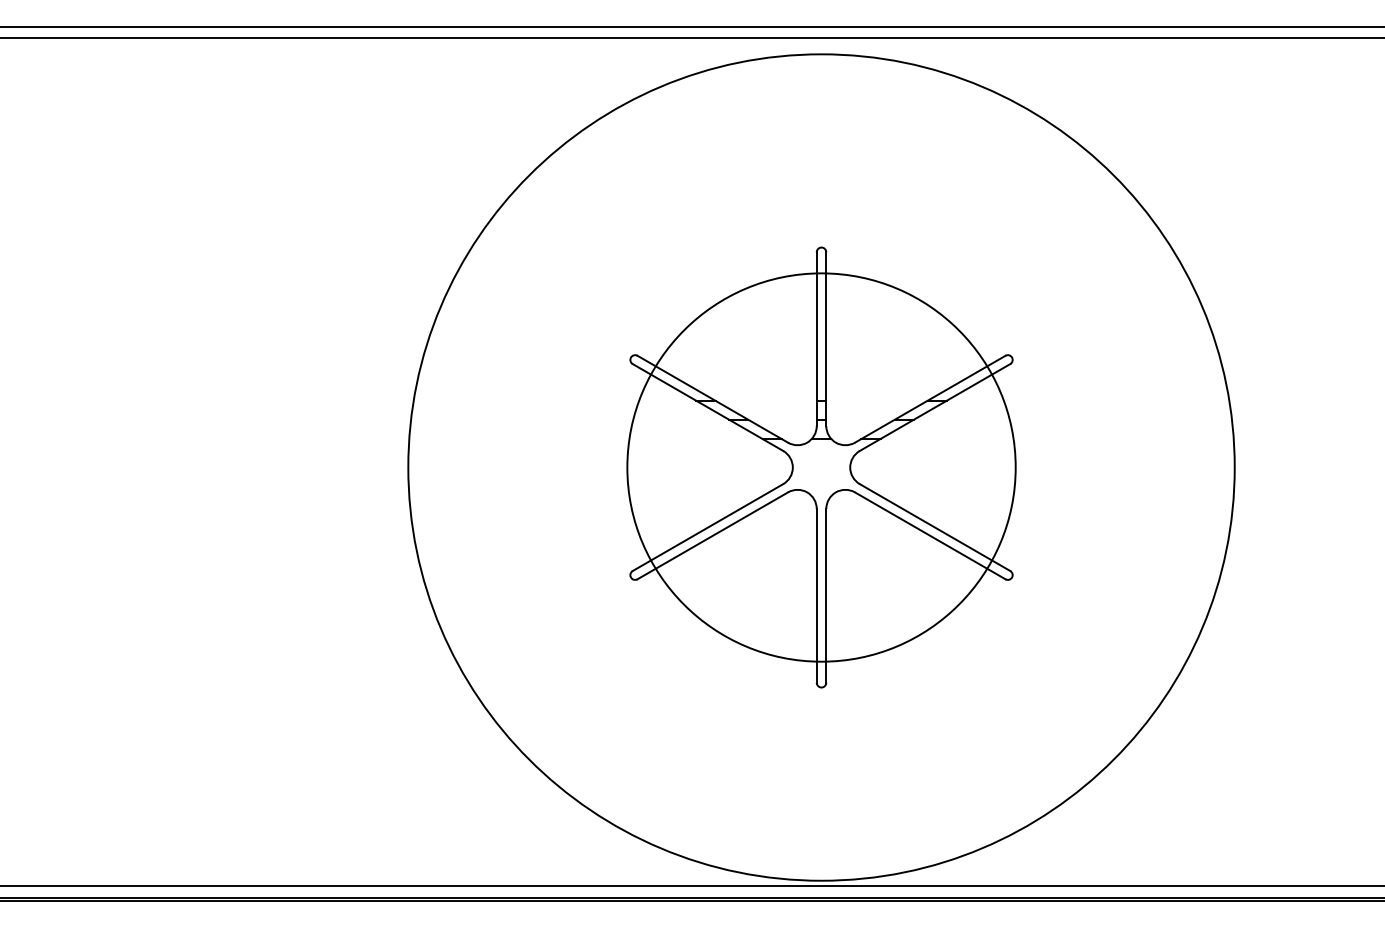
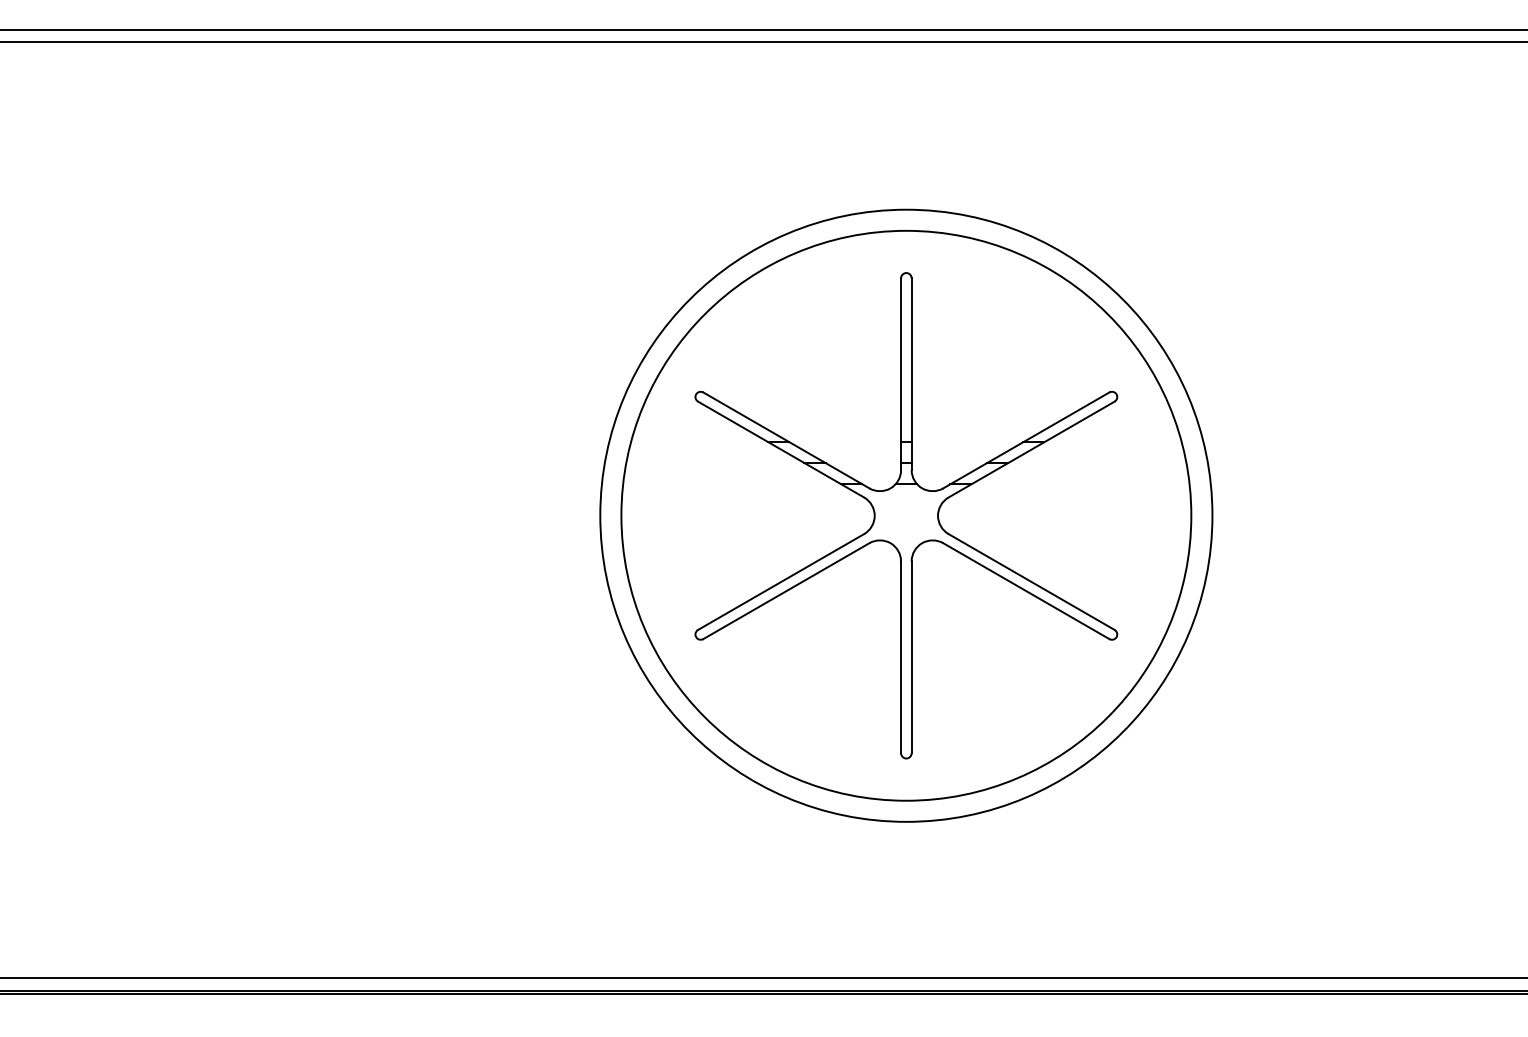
circle: (821, 467) -> (906, 515), size x0.62
circle: (821, 467) -> (906, 515), size x1.43

